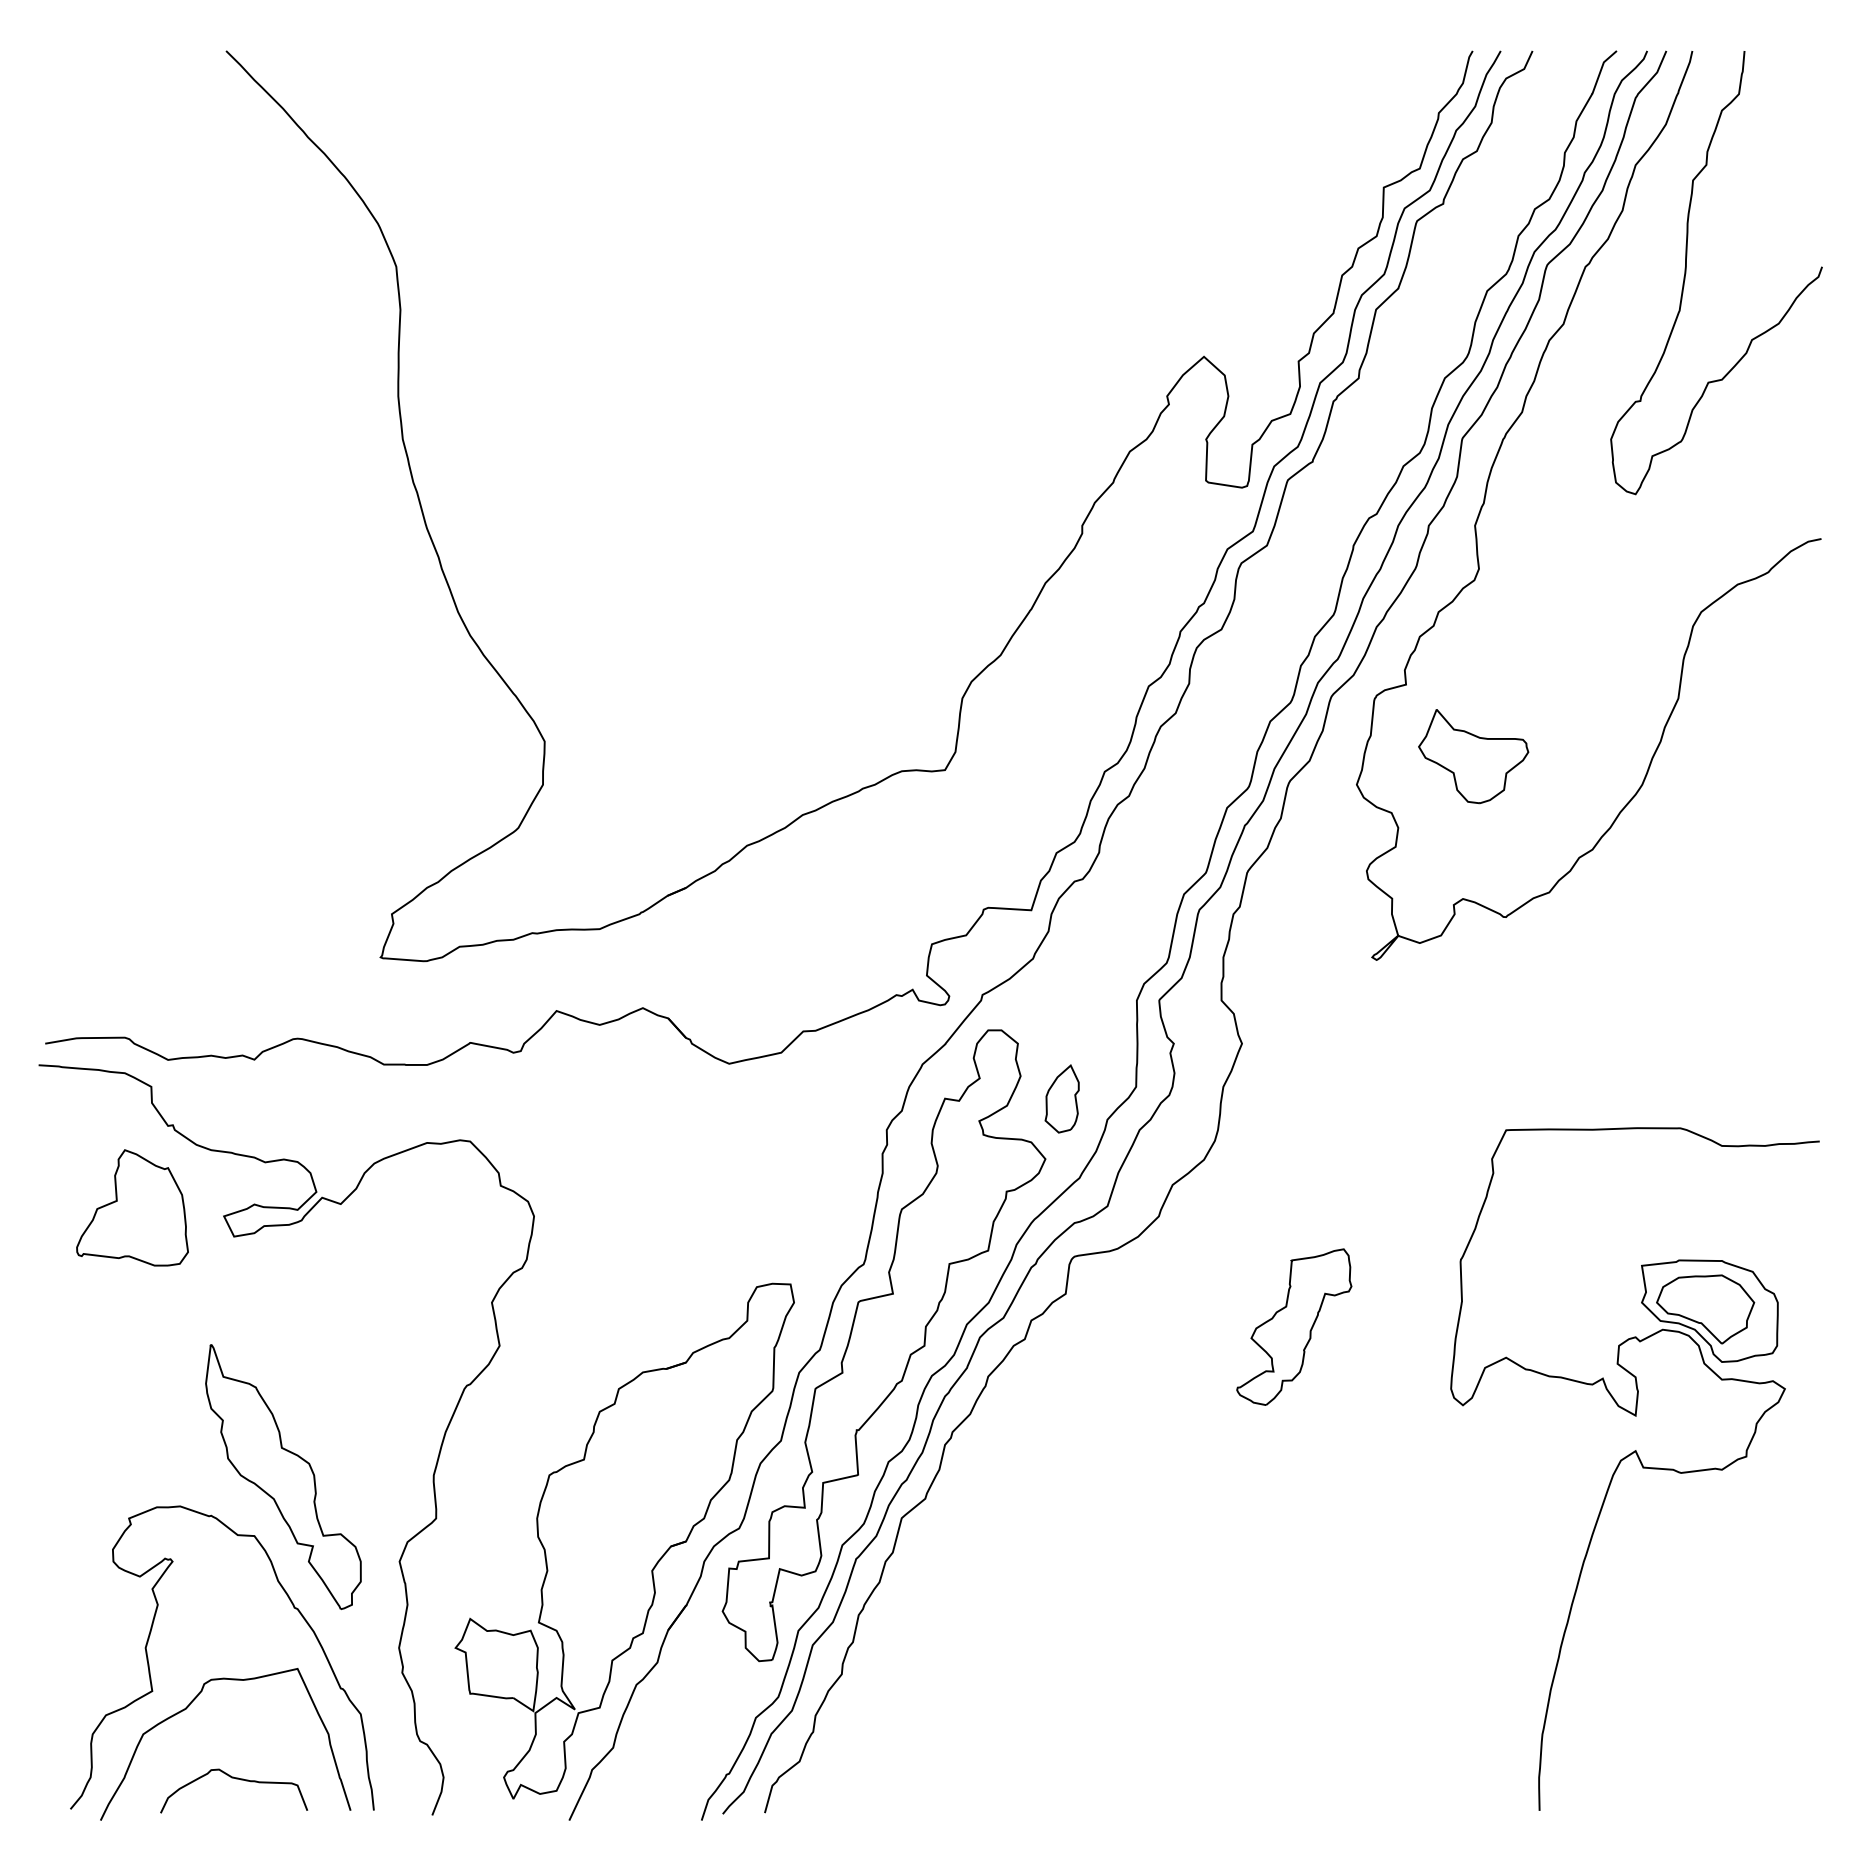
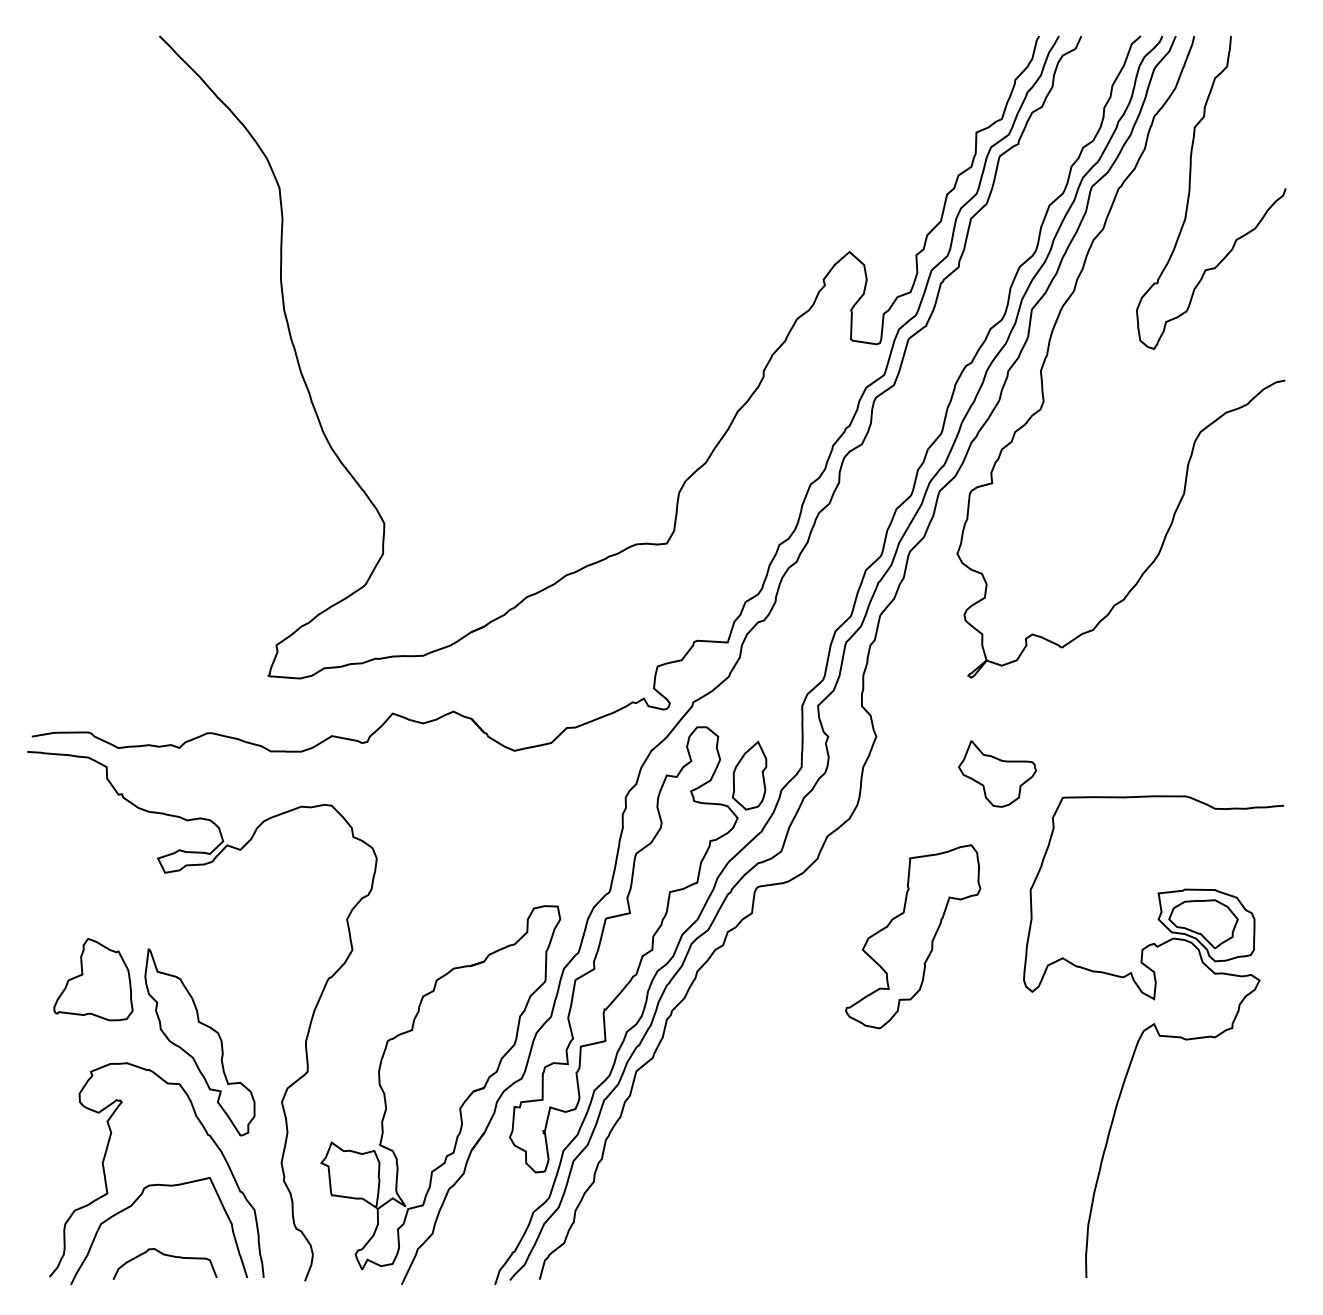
part: (1473, 756) -> (997, 773), moved
part: (1061, 1098) -> (749, 775), size x1.43
part: (132, 1207) -> (93, 979), moved
part: (1294, 1326) -> (913, 936), size x1.67

